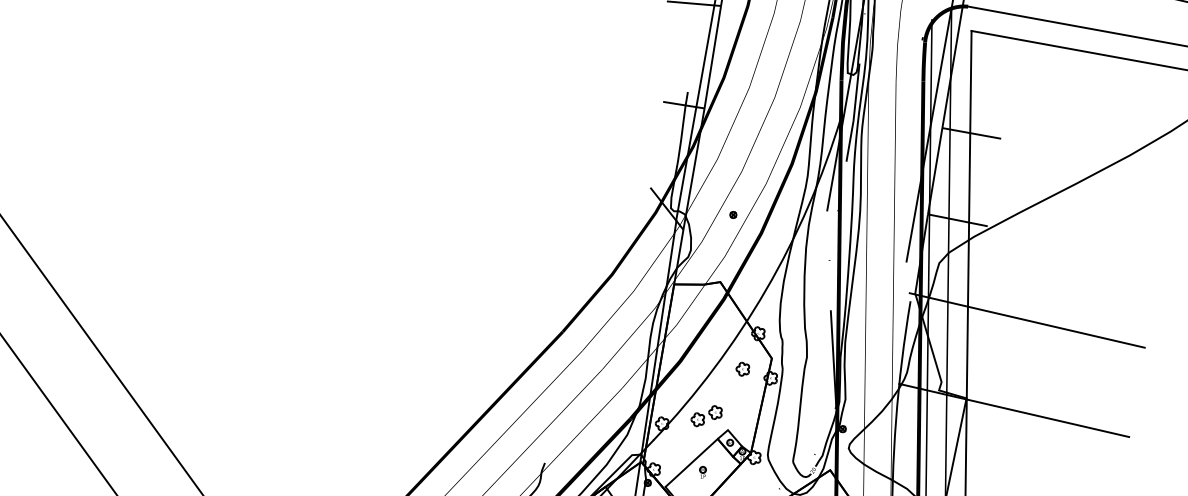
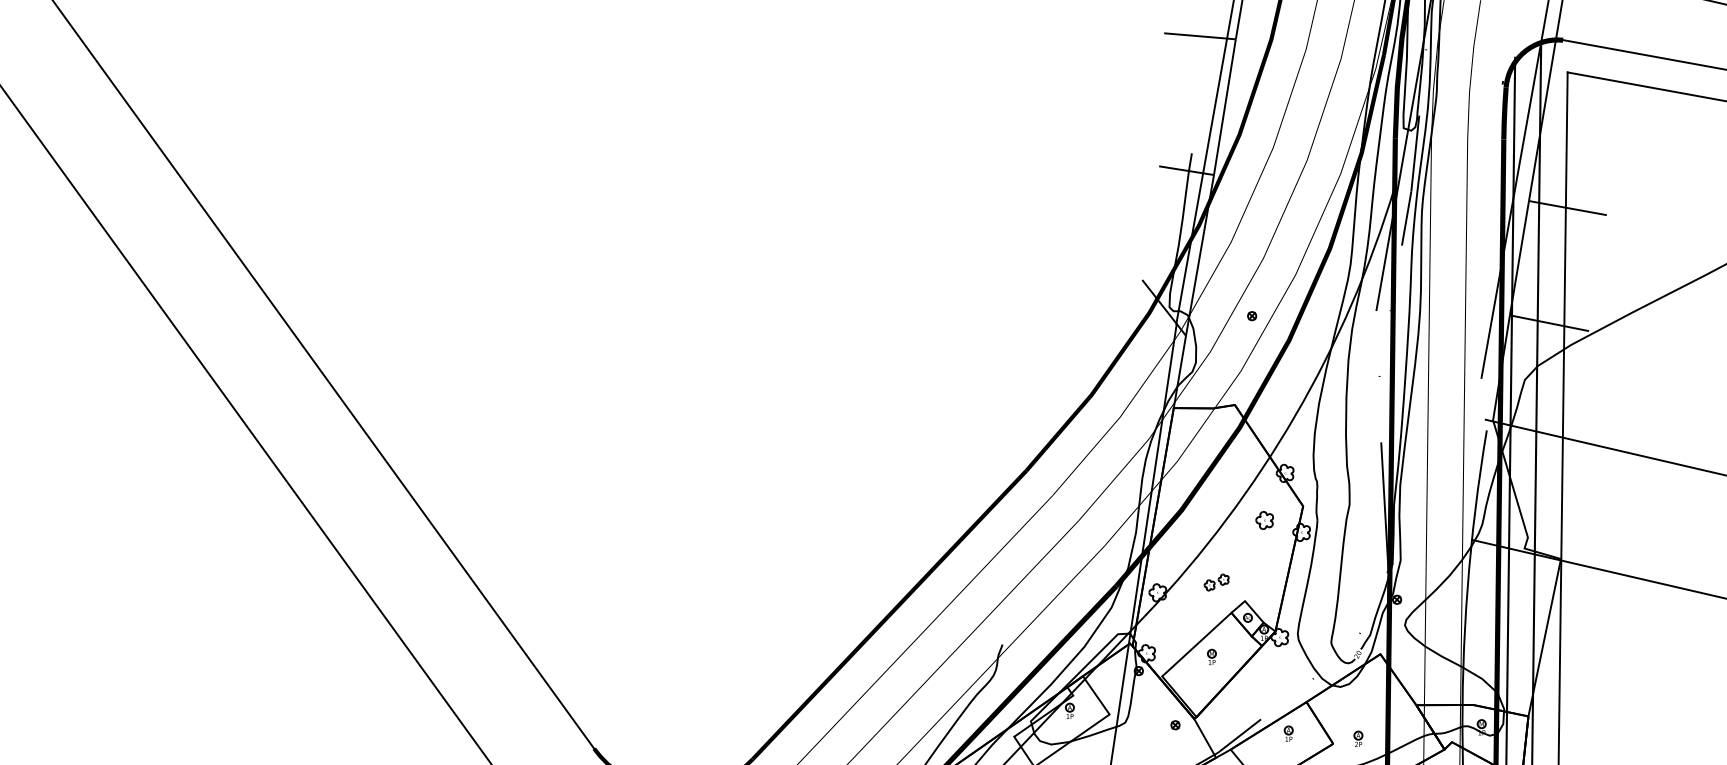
part: (706, 416) -> (1216, 582), size x0.6

